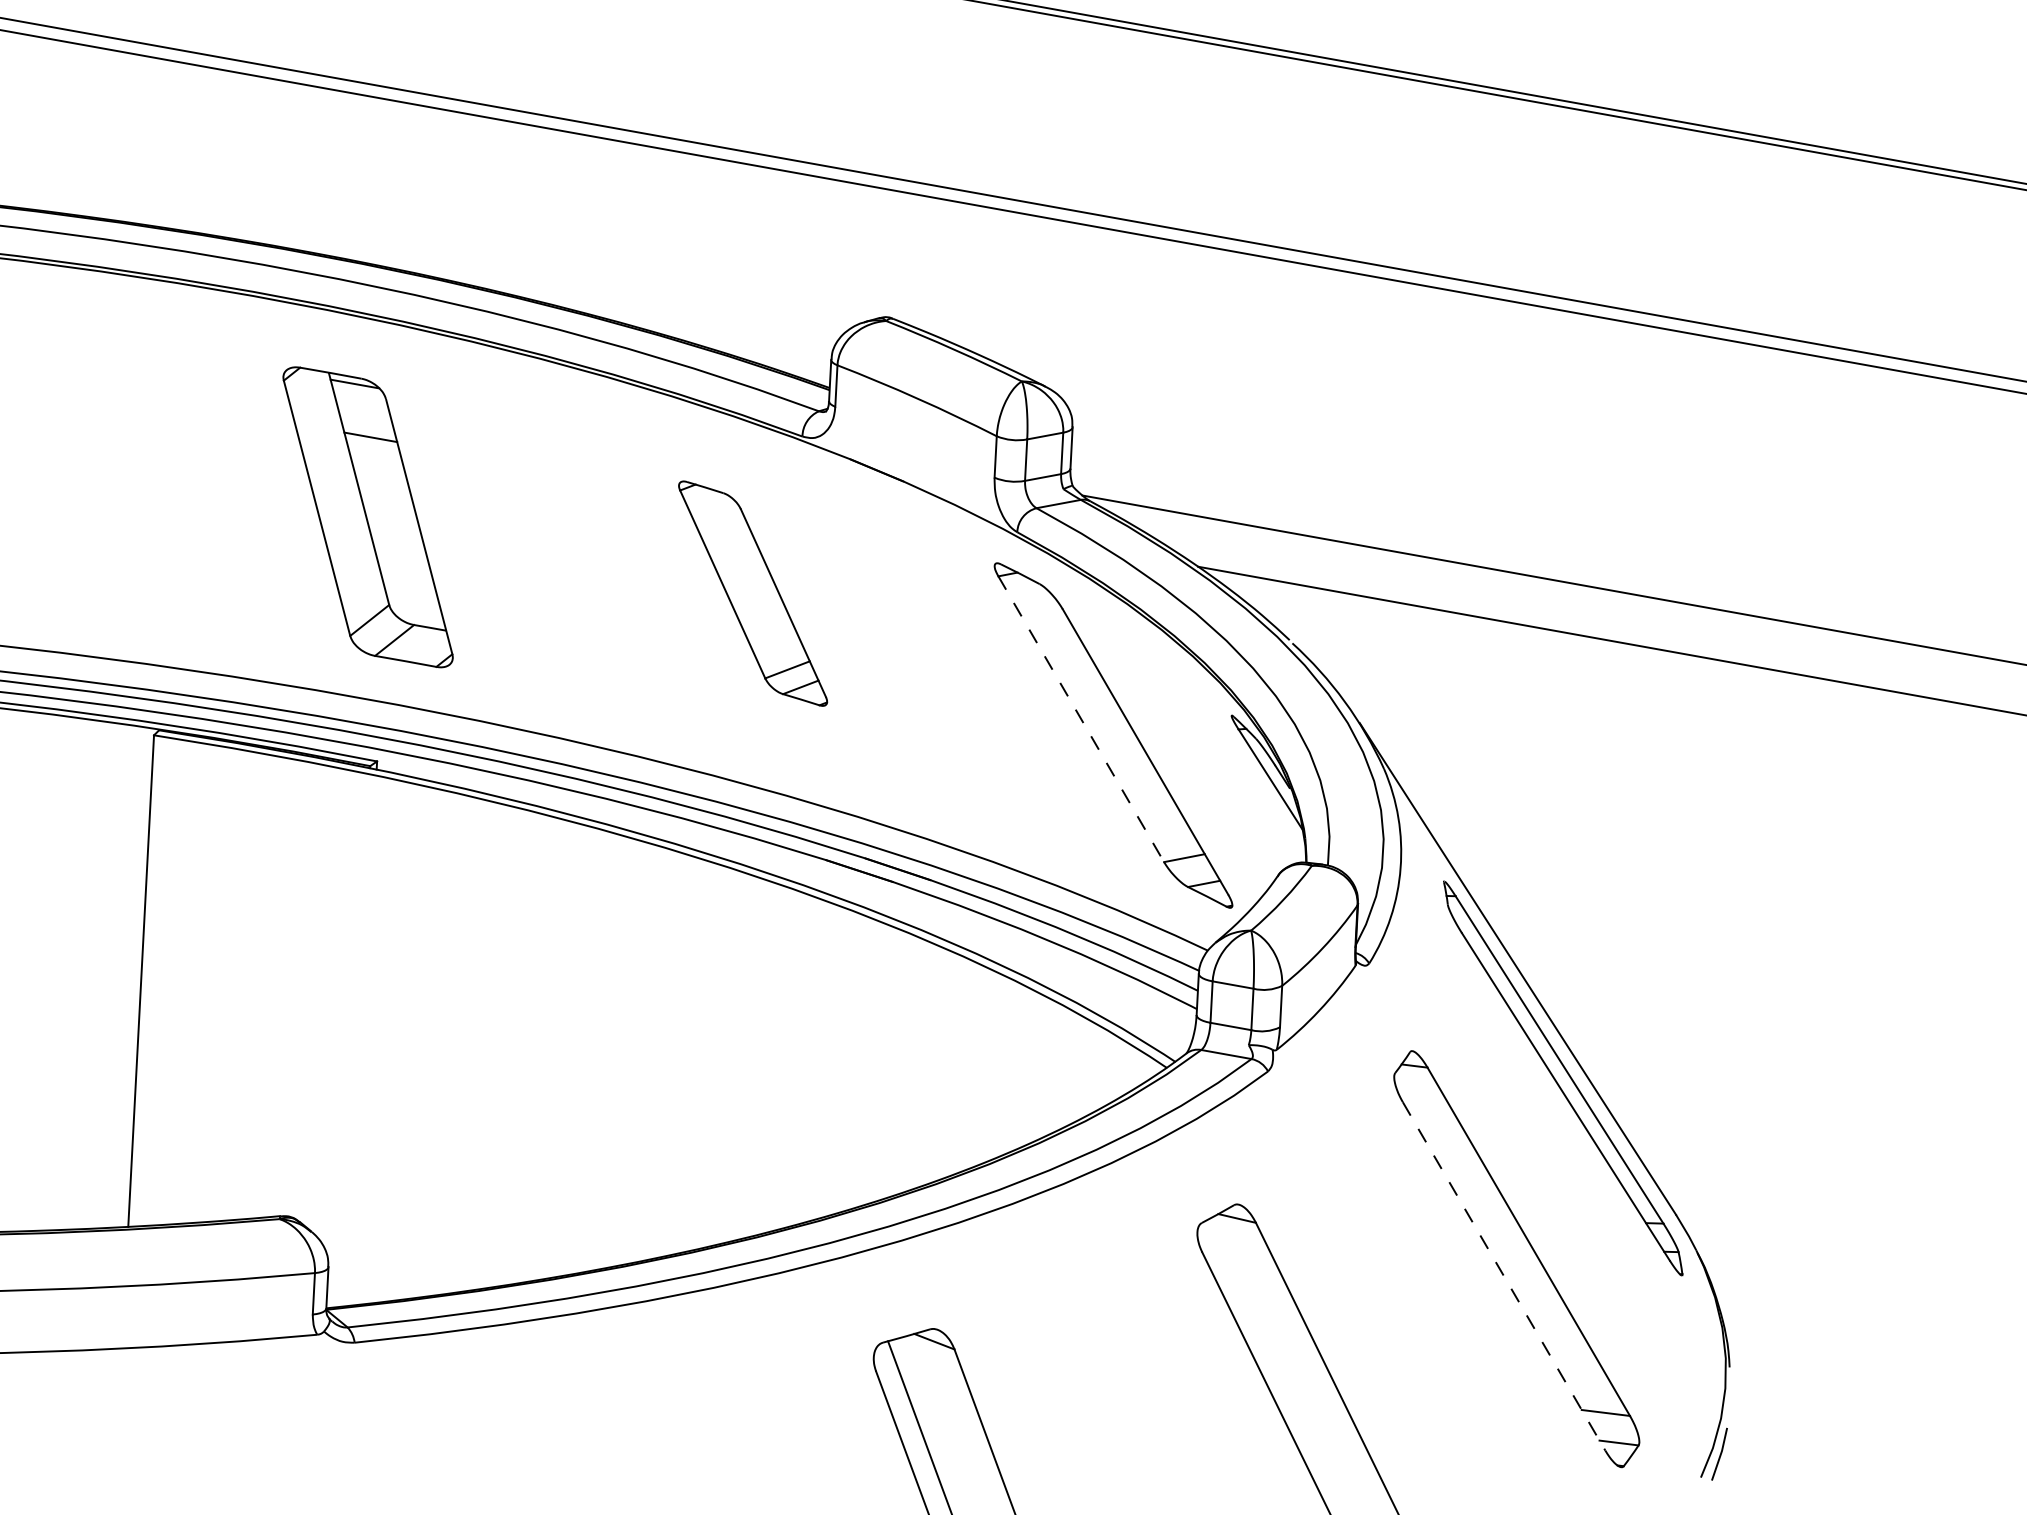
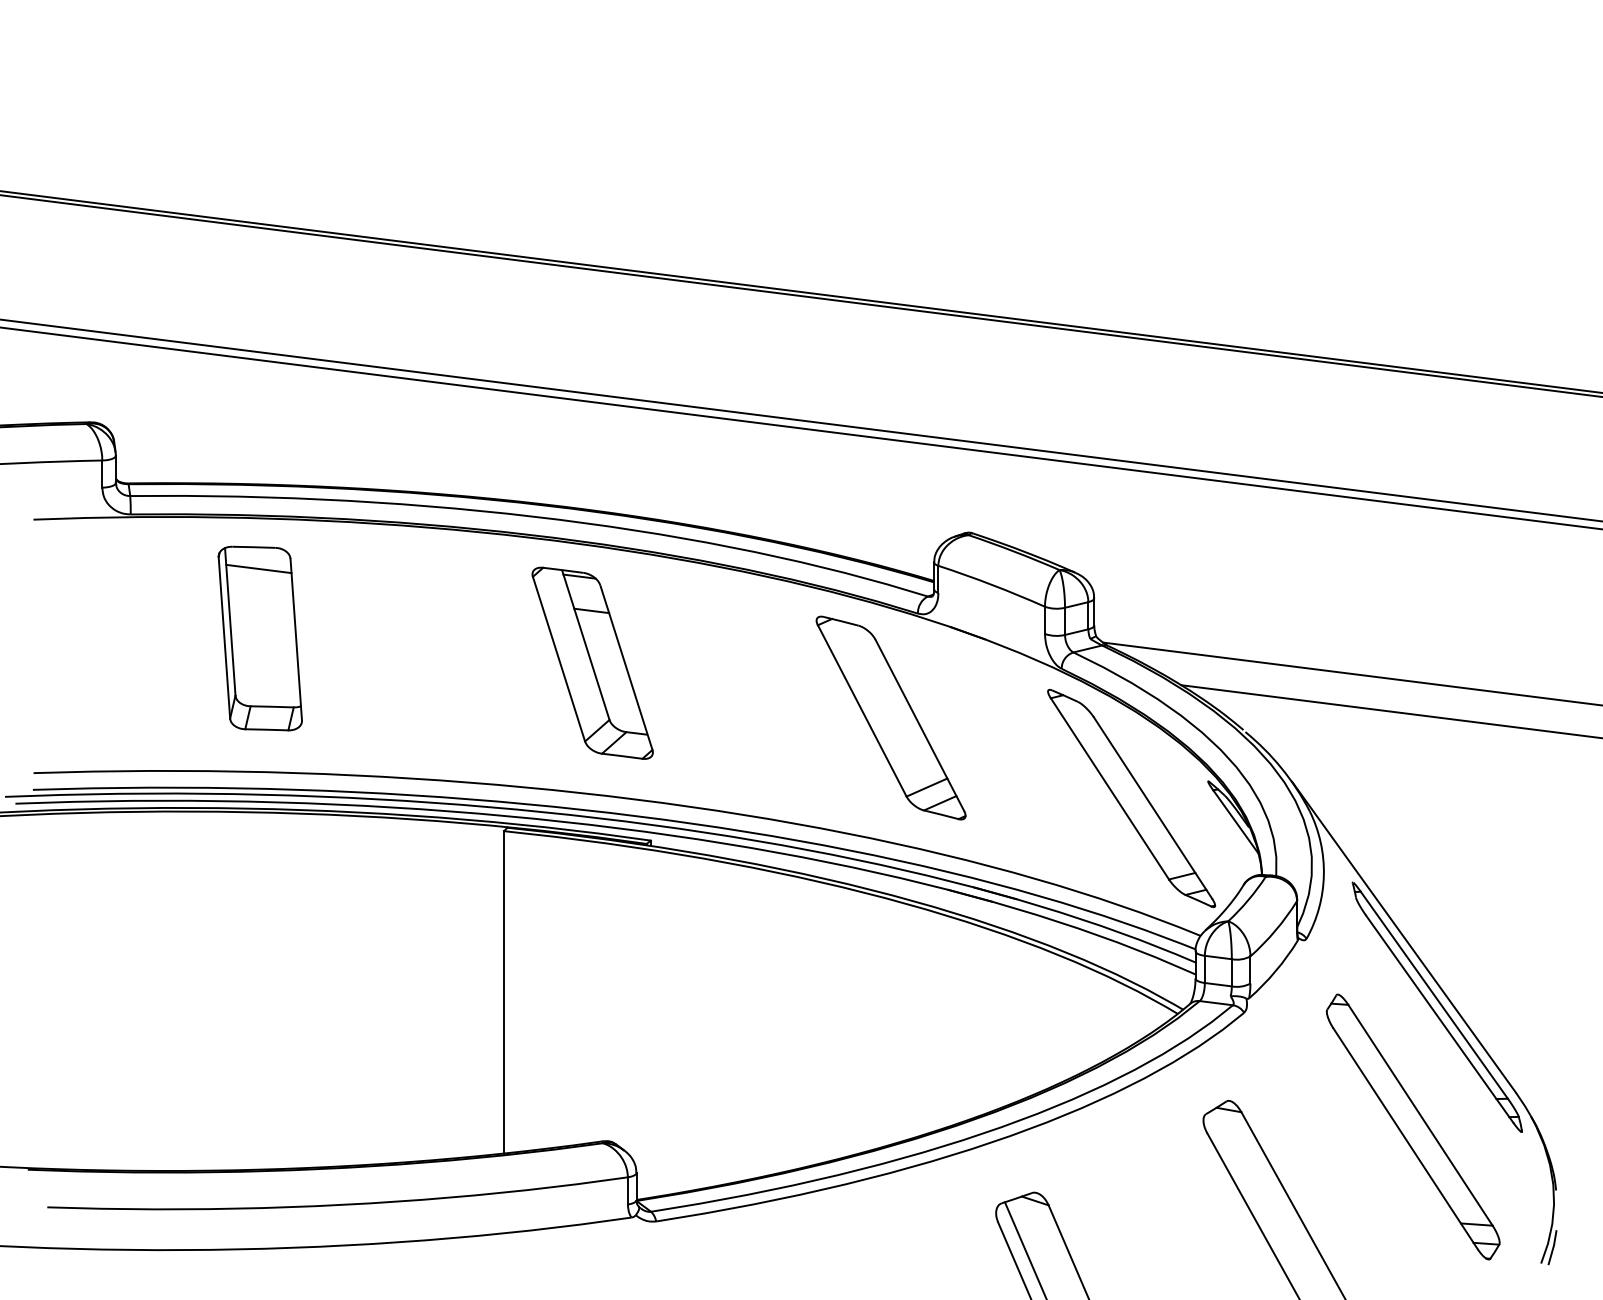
part: (367, 516) -> (592, 662), moved
part: (752, 592) -> (890, 717), size x1.43
line: (1082, 720) -> (1110, 789), dashed -> solid
line: (1504, 1276) -> (1405, 1138), dashed -> solid

